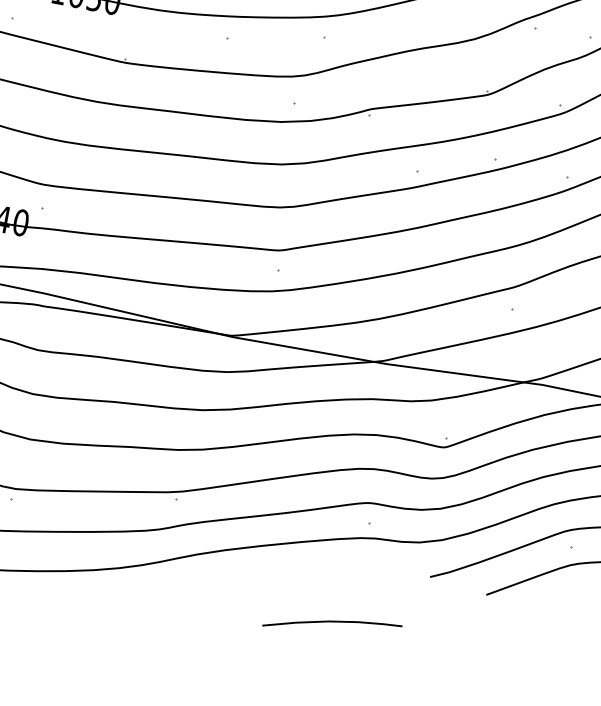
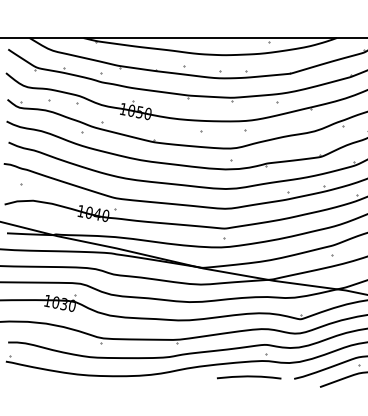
curve: (333, 623) -> (249, 377), moved

